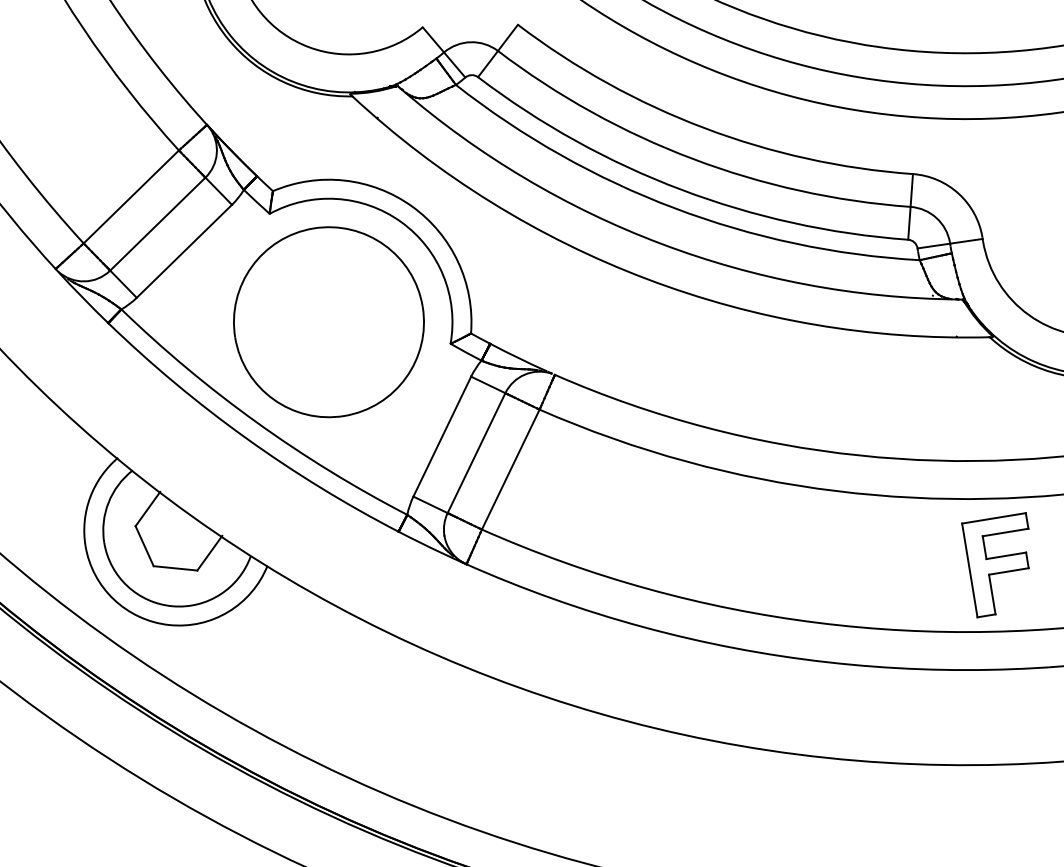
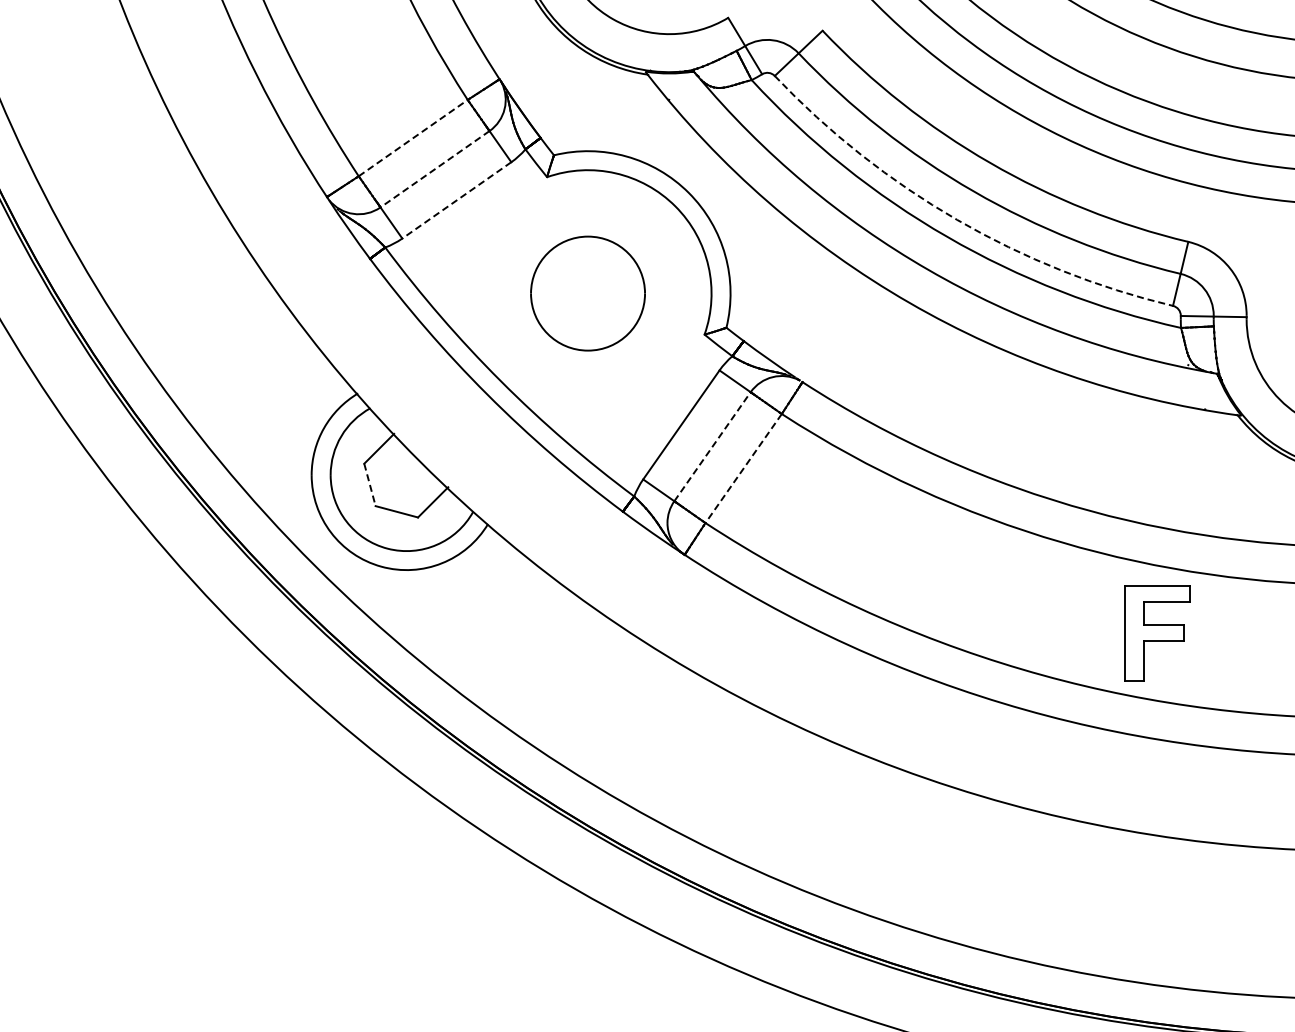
arc: (681, 189) -> (957, 219), solid -> dashed
line: (131, 197) -> (413, 138), solid -> dashed
line: (158, 224) -> (435, 169), solid -> dashed
line: (184, 251) -> (456, 200), solid -> dashed
part: (328, 322) -> (587, 293), size x0.6
line: (476, 452) -> (712, 446), solid -> dashed
line: (510, 469) -> (743, 468), solid -> dashed
line: (144, 545) -> (369, 484), solid -> dashed
part: (1001, 565) -> (1157, 633), moved

